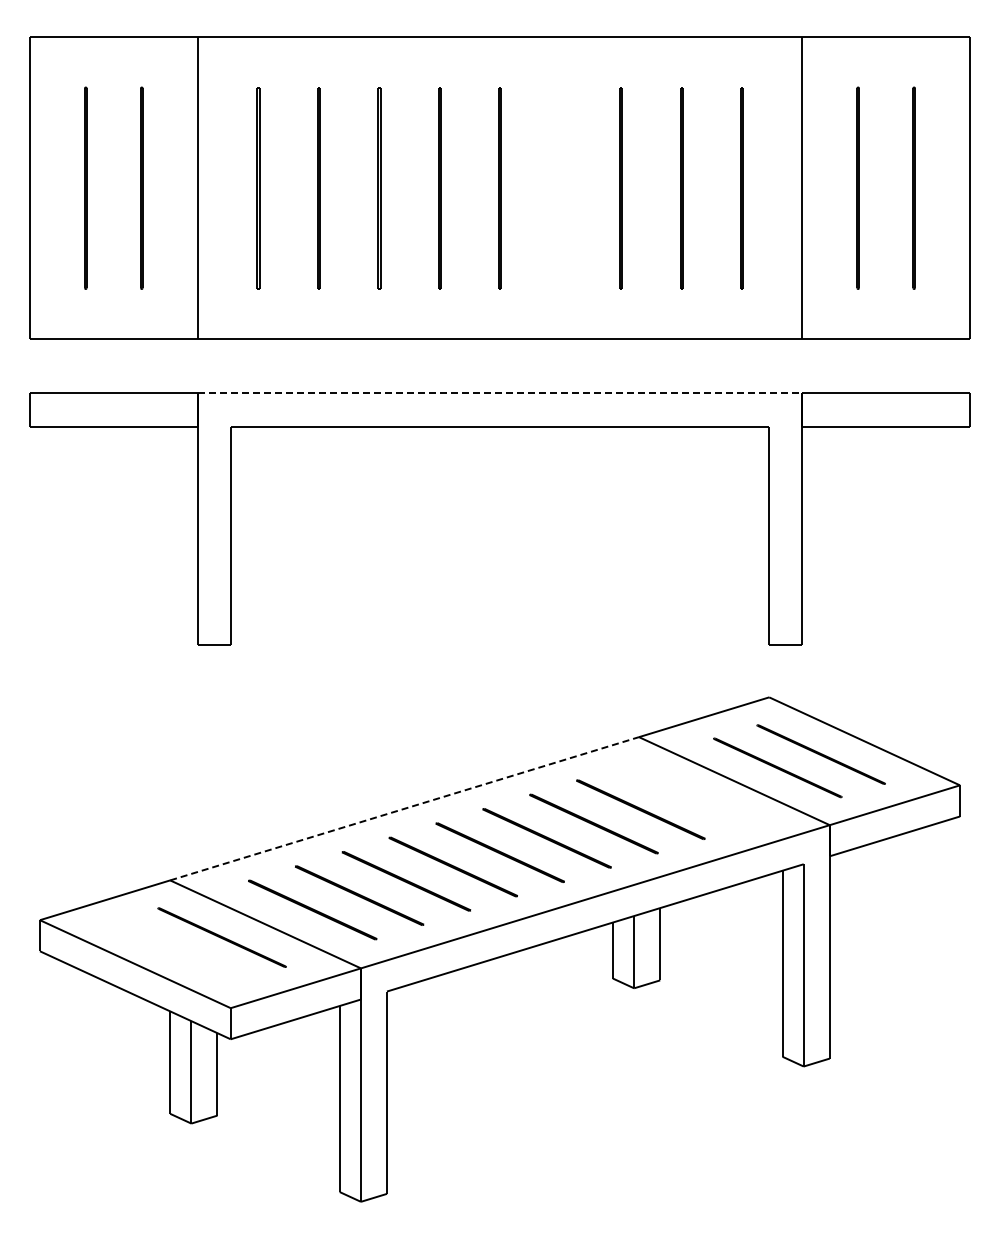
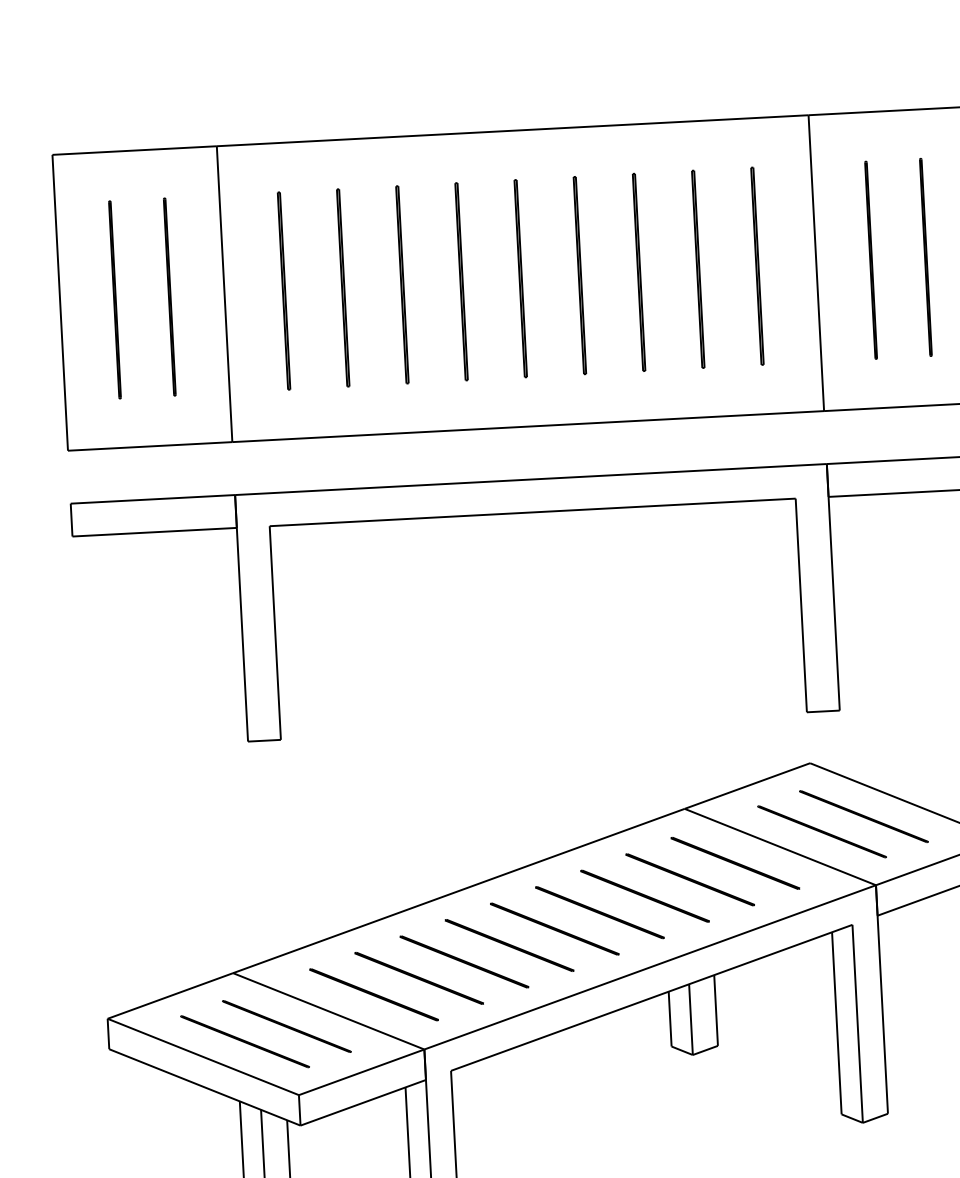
line: (560, 188) -> (579, 275), added
line: (500, 393) -> (531, 479), dashed -> solid
line: (687, 795) -> (735, 863), added
line: (405, 808) -> (459, 890), dashed -> solid
line: (178, 950) -> (244, 1041), added

